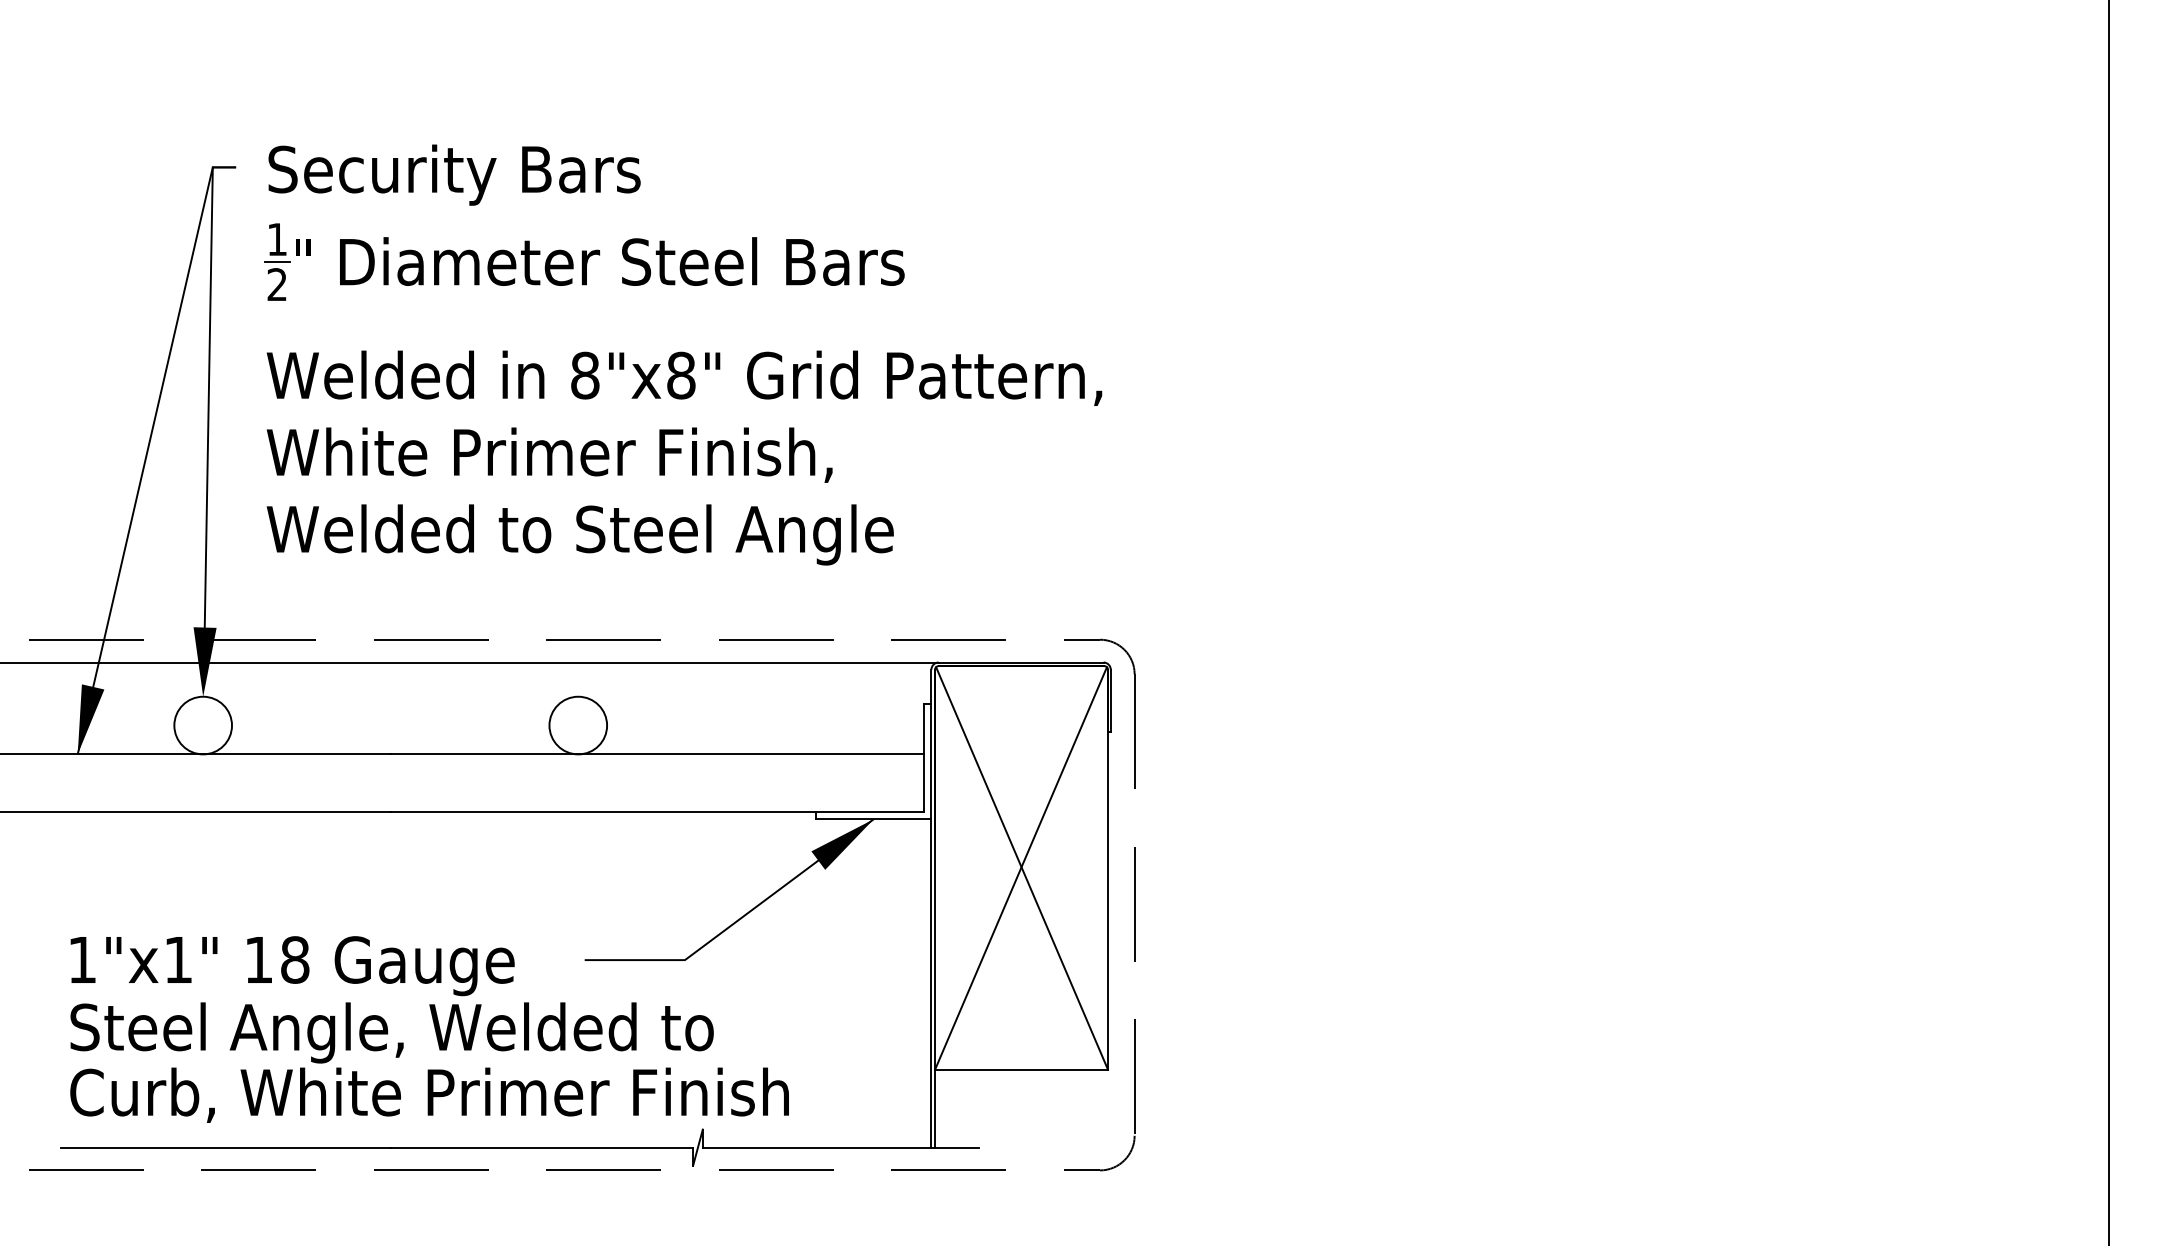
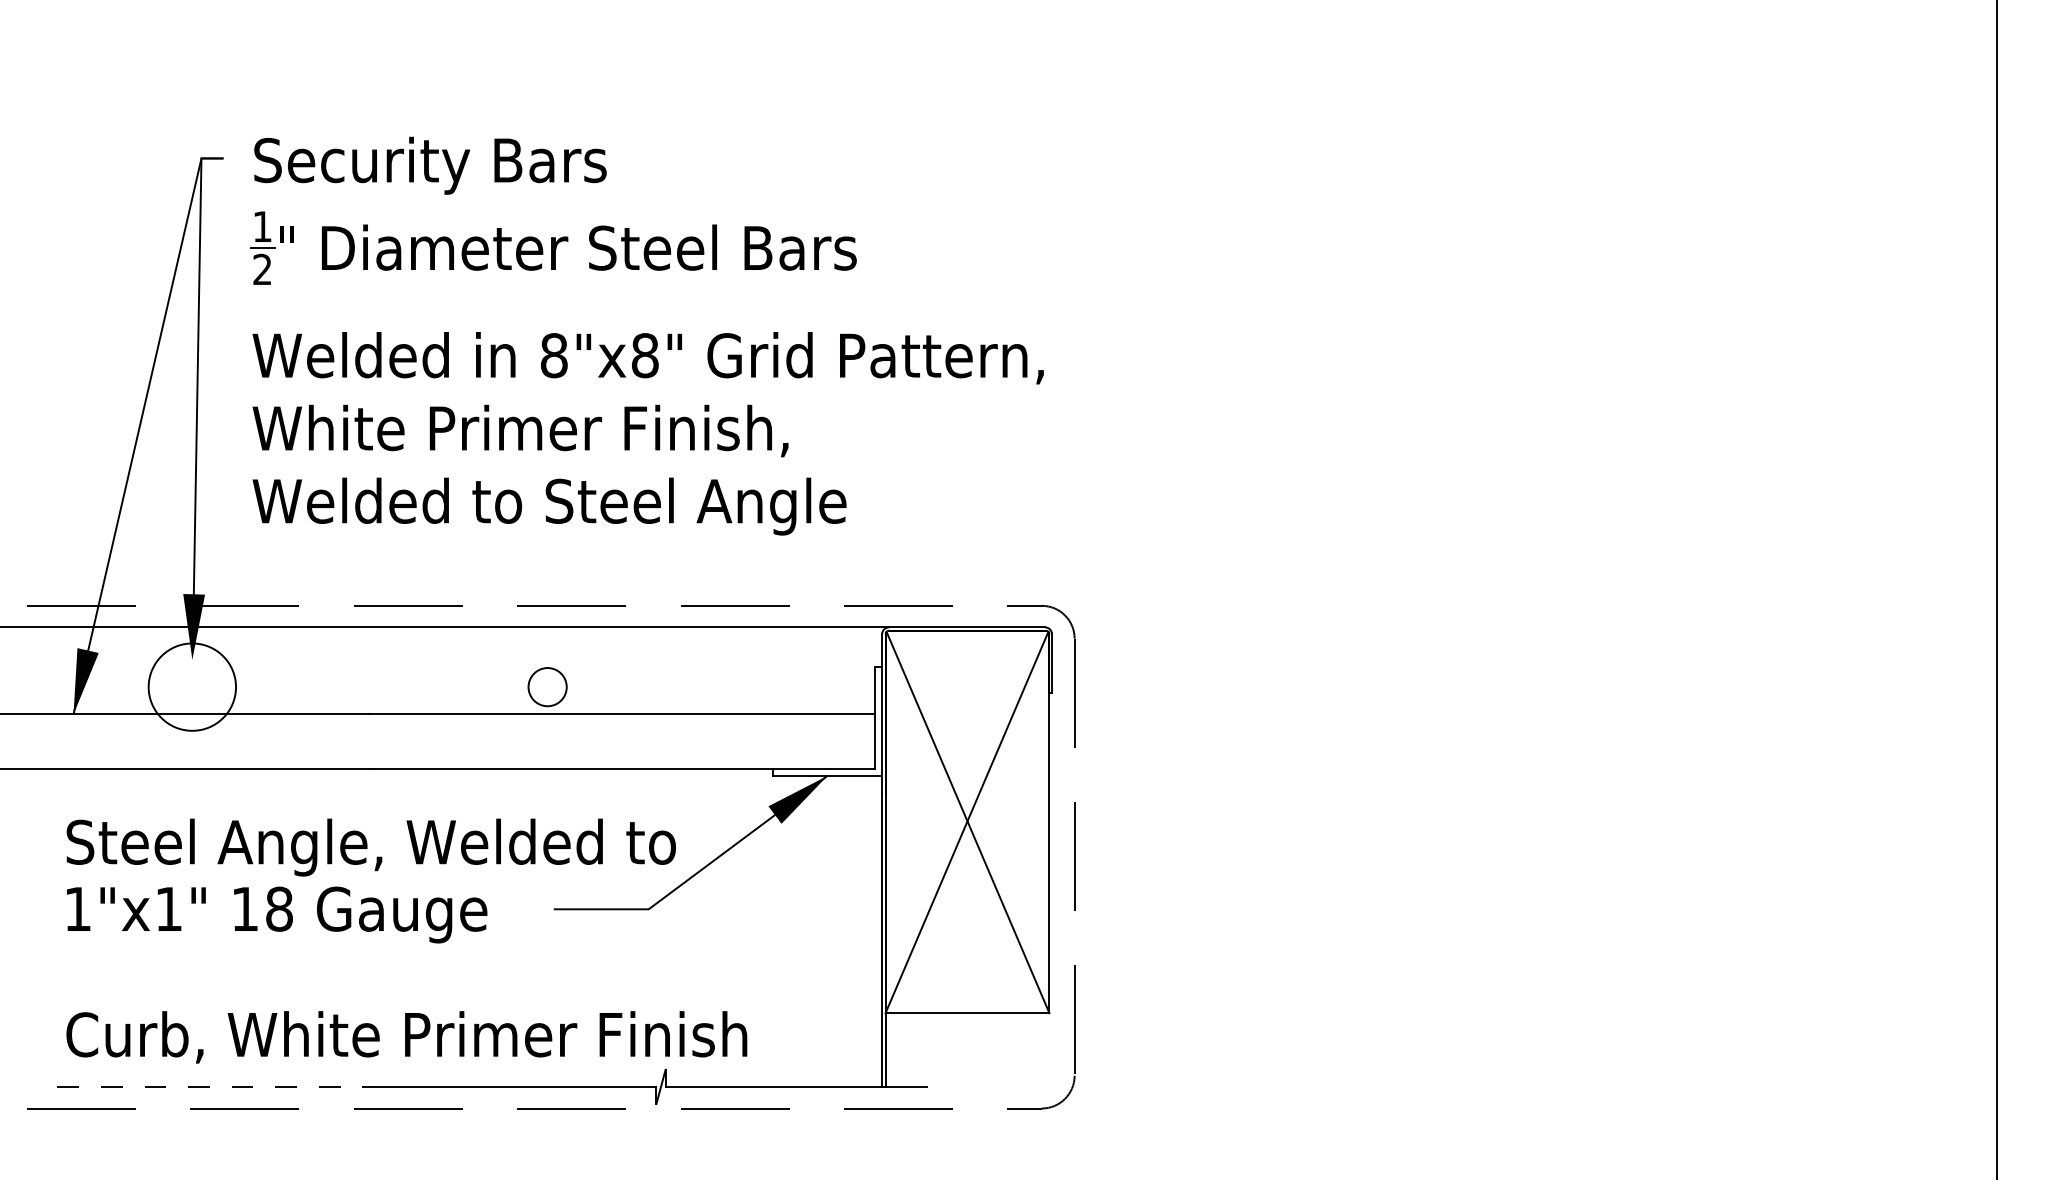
circle: (203, 725) -> (192, 687), size x1.6
circle: (578, 725) -> (547, 687), size x0.7
text: (391, 1032) -> (370, 847), moved
line: (226, 1147) -> (214, 1086), solid -> dashed

